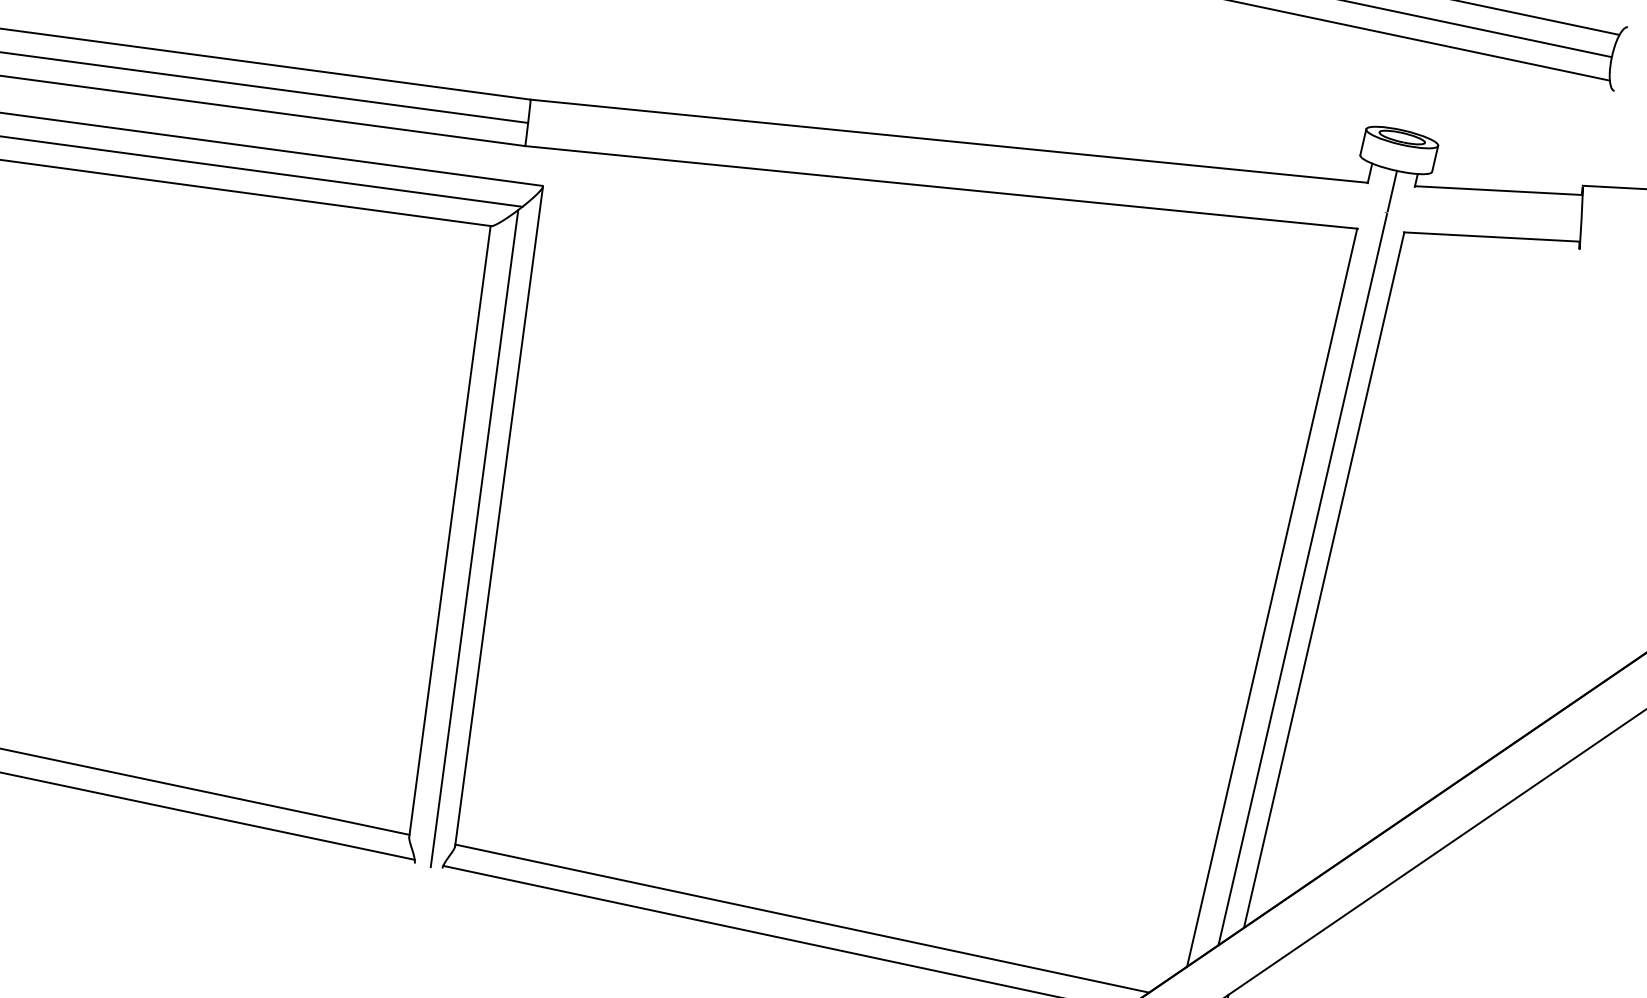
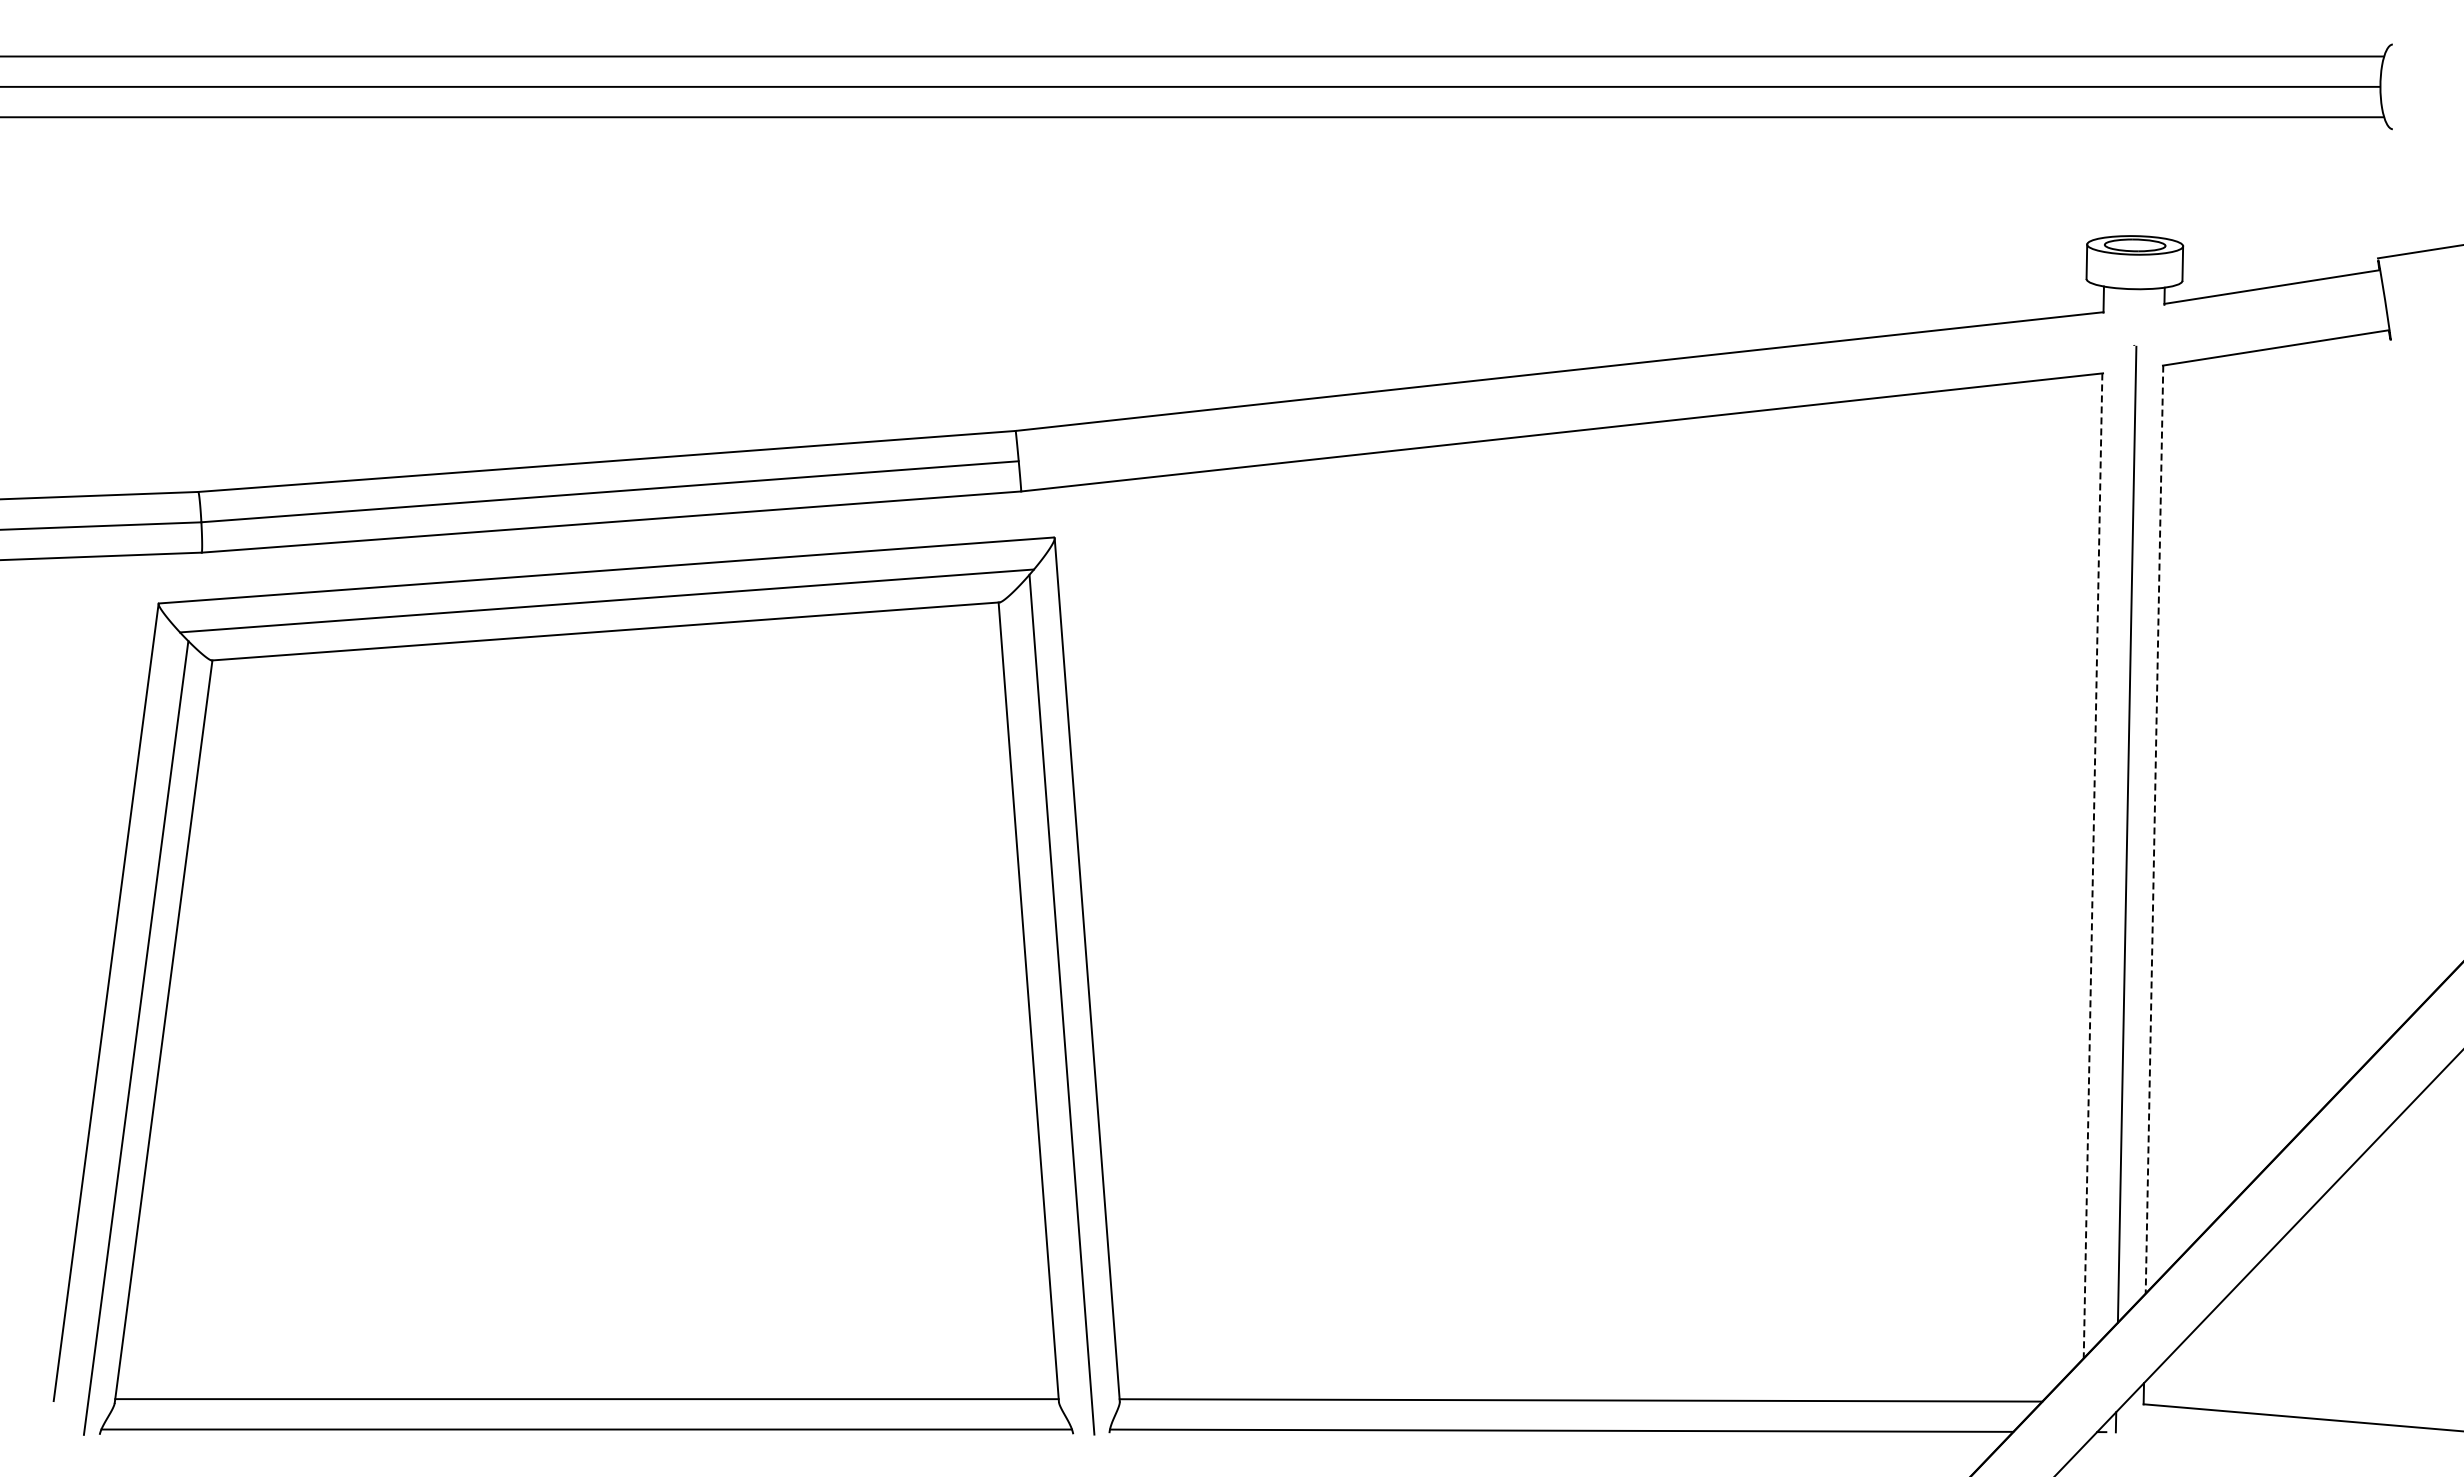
line: (1391, 191) -> (2136, 316), removed
line: (1324, 580) -> (2154, 830), solid -> dashed
line: (1272, 597) -> (2093, 865), solid -> dashed

